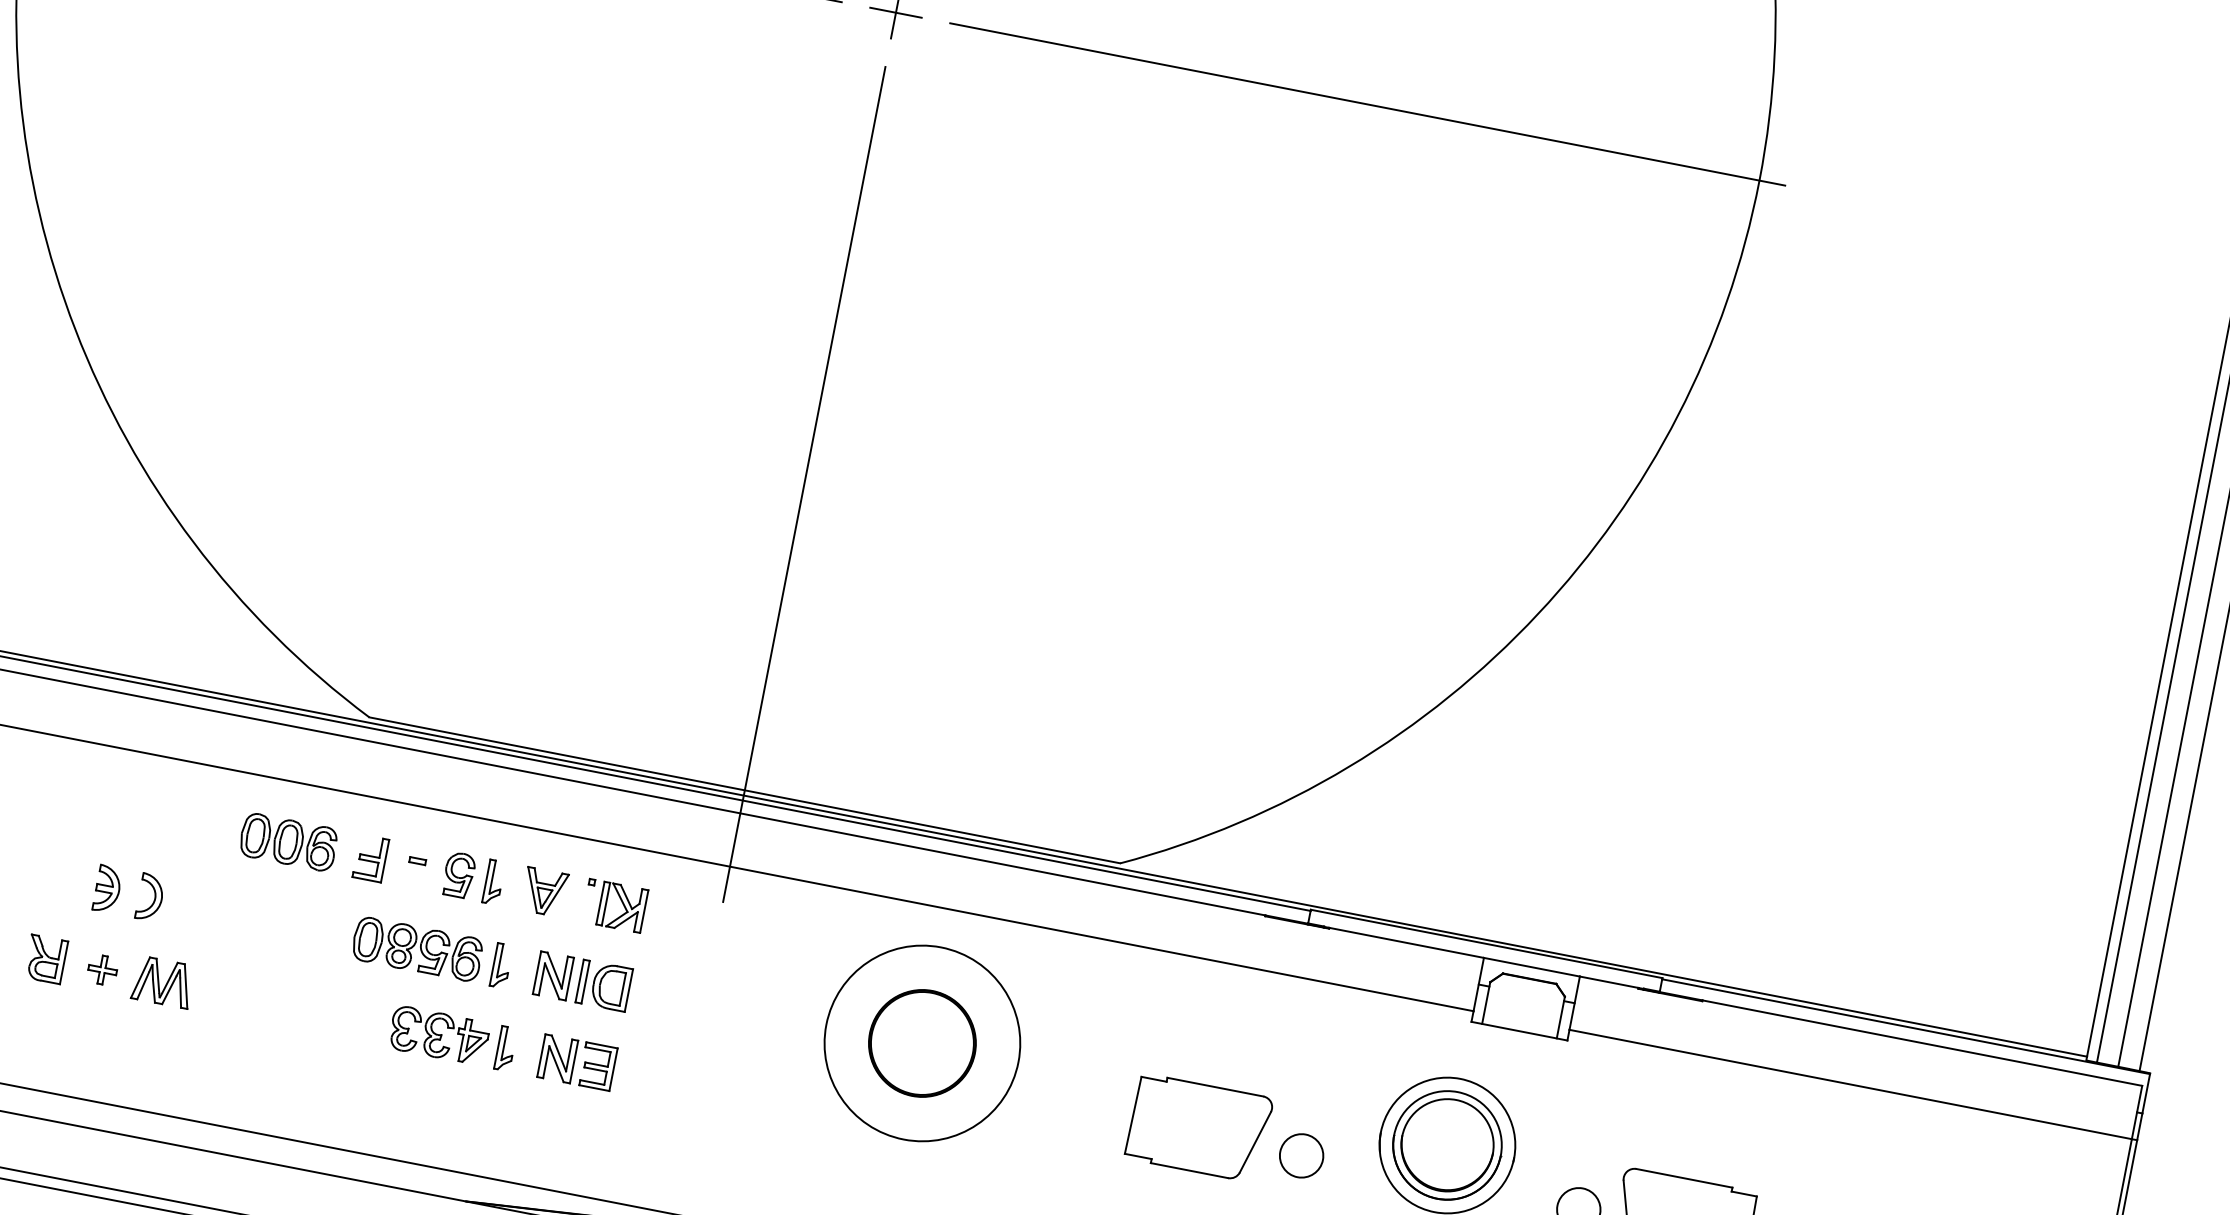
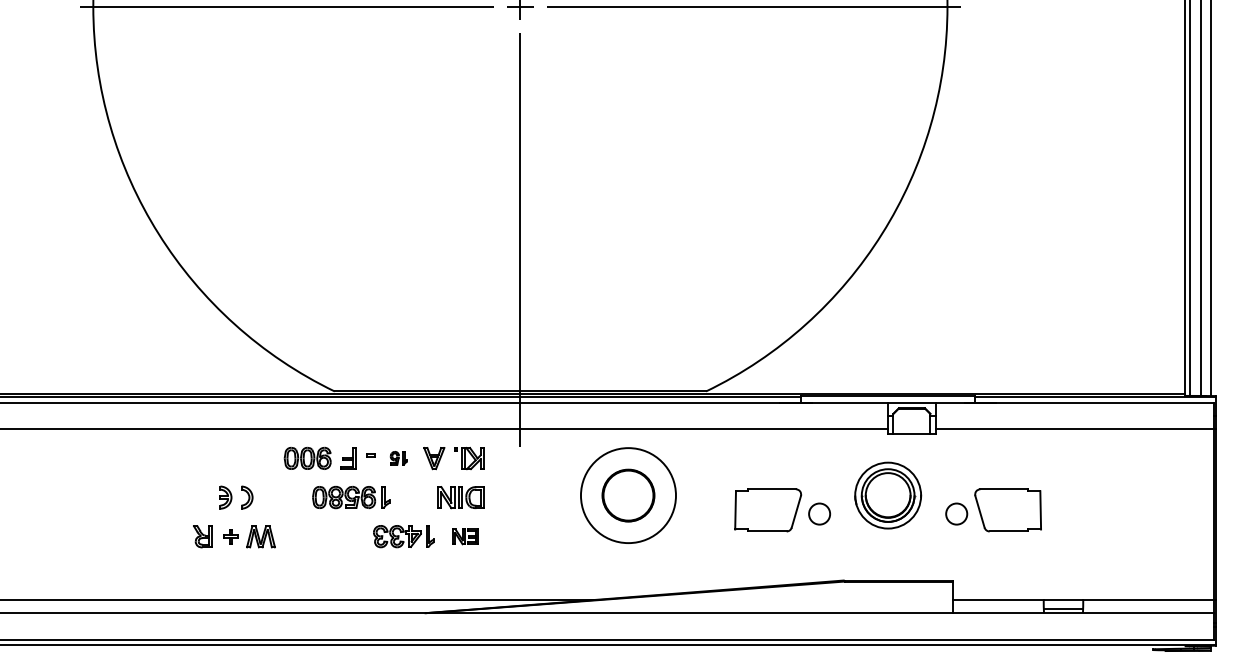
part: (472, 875) -> (398, 457), size x0.6
part: (432, 952) -> (351, 497), moved
part: (576, 1062) -> (465, 536), size x0.7

